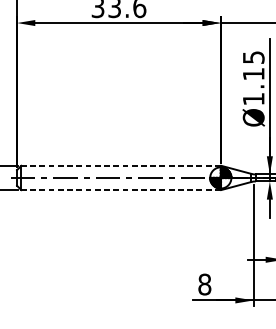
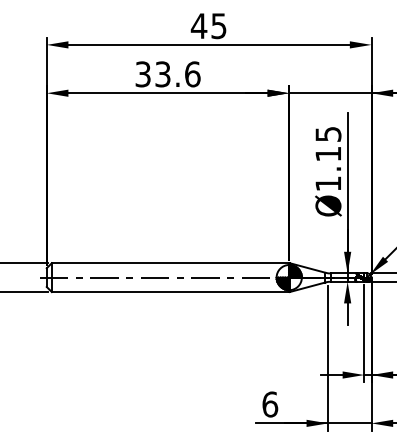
line: (121, 166) -> (170, 263), dashed -> solid
line: (121, 190) -> (170, 292), dashed -> solid
text: (205, 284) -> (270, 404), 8 -> 6

